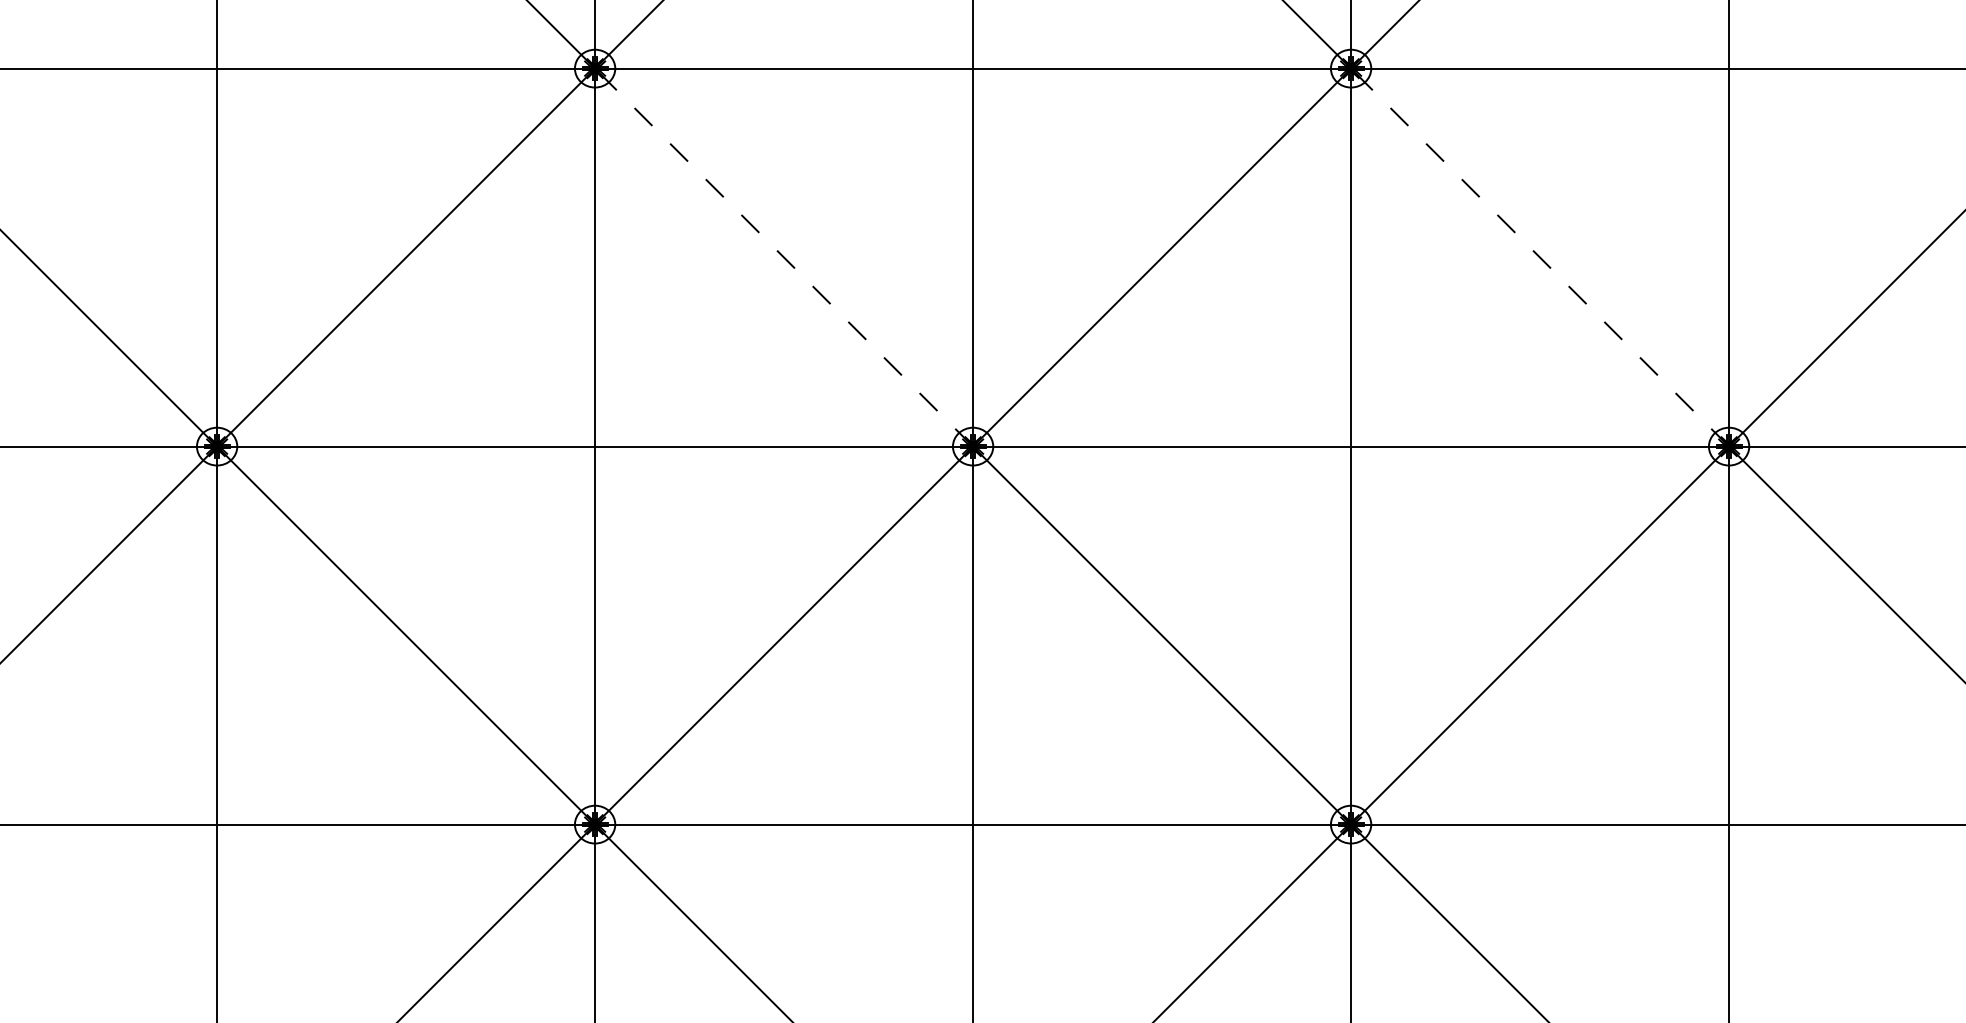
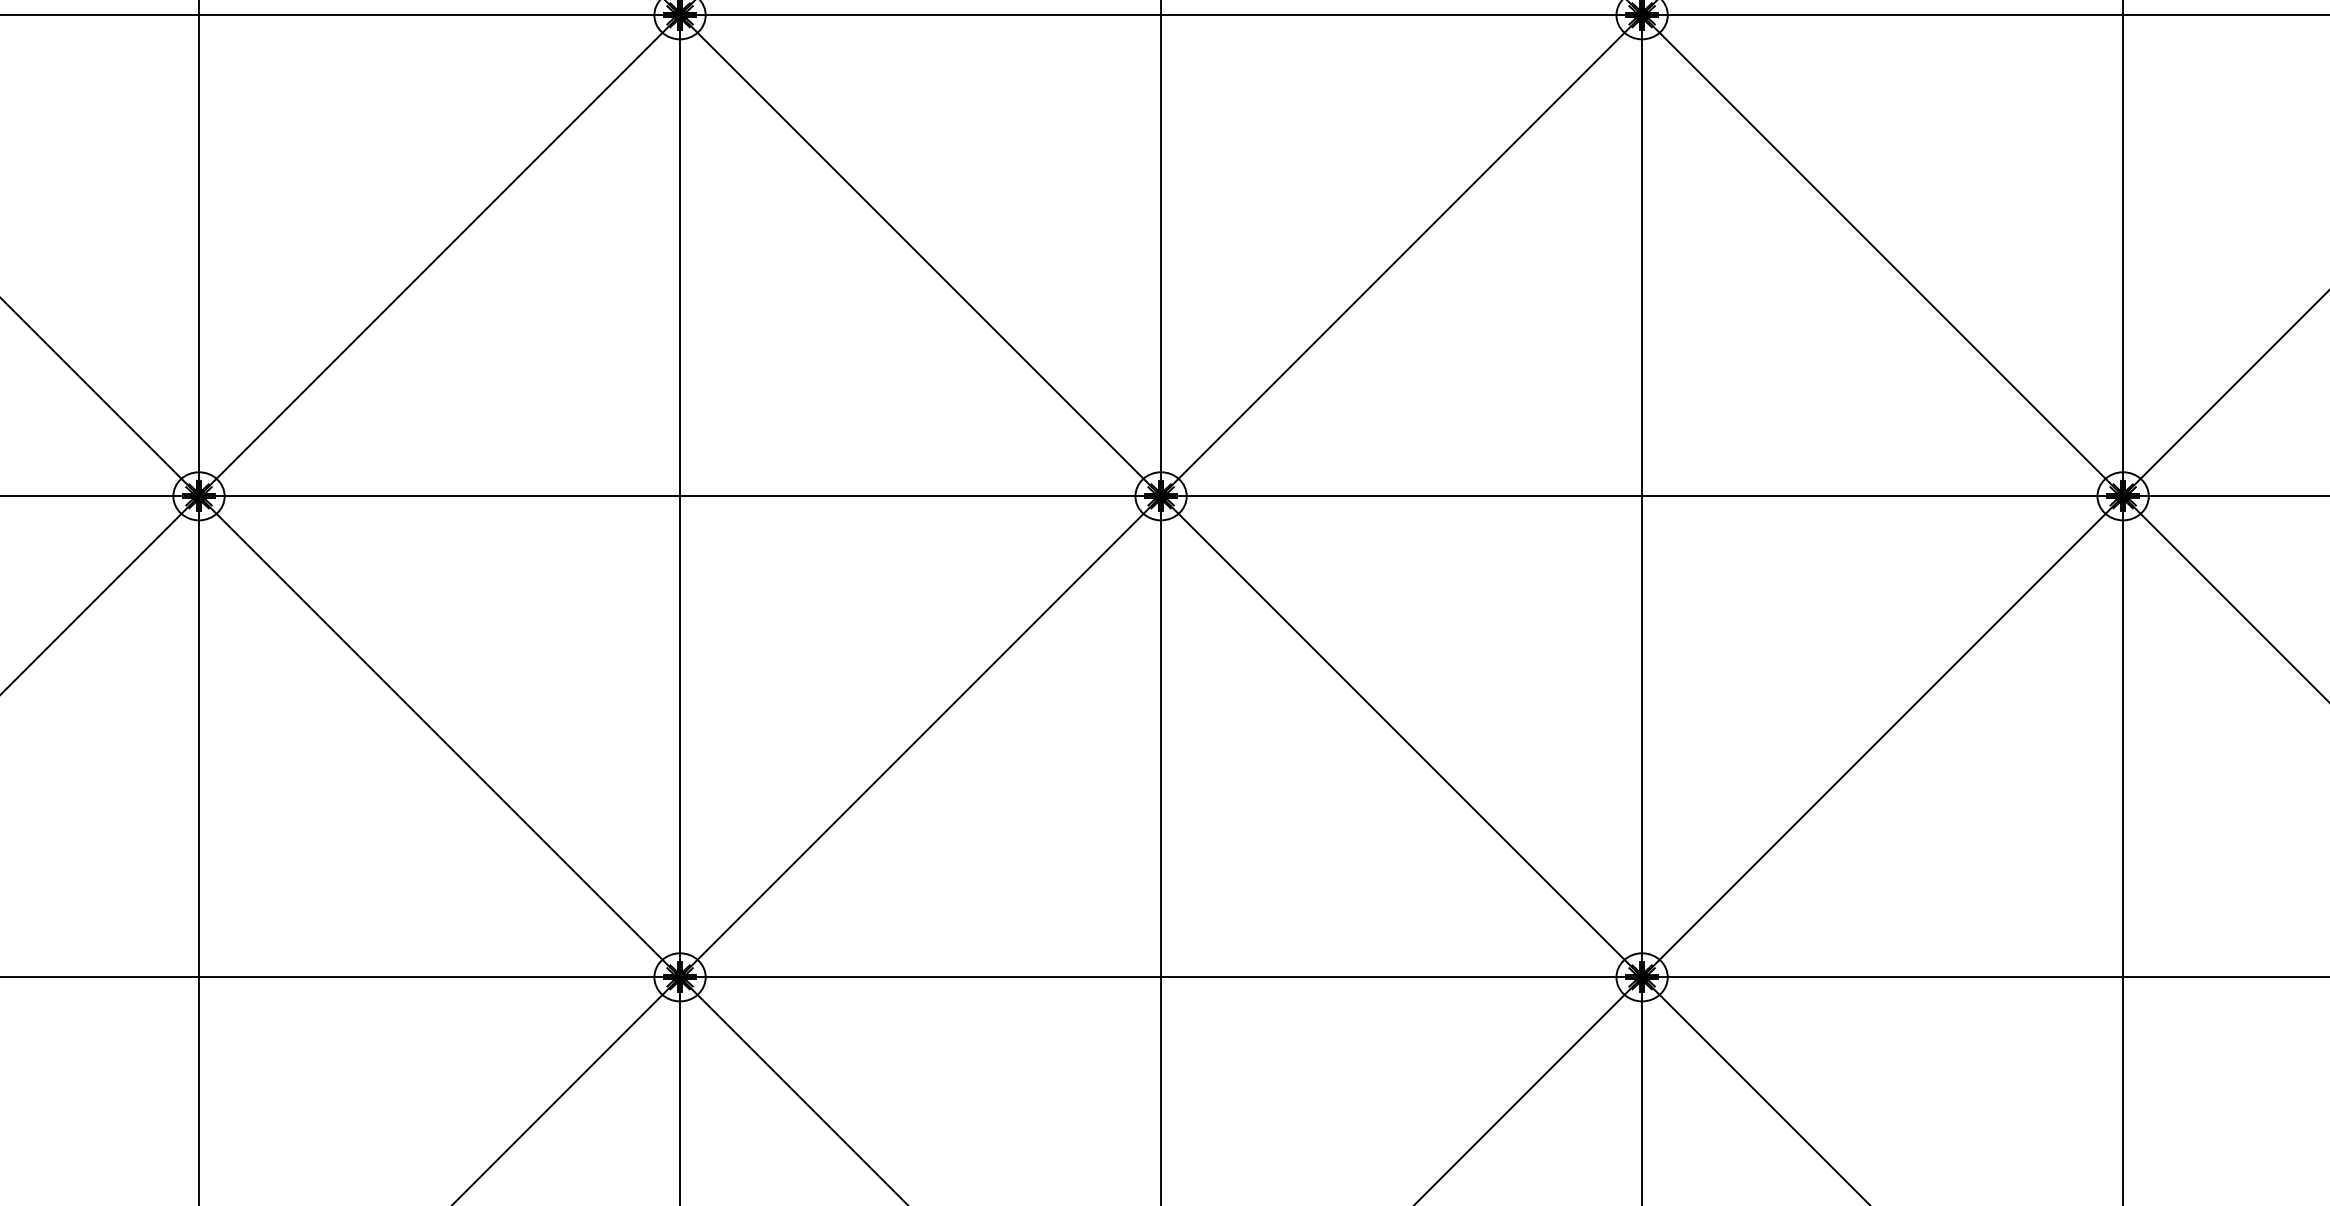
line: (783, 257) -> (919, 255), dashed -> solid
line: (1539, 257) -> (1881, 255), dashed -> solid

